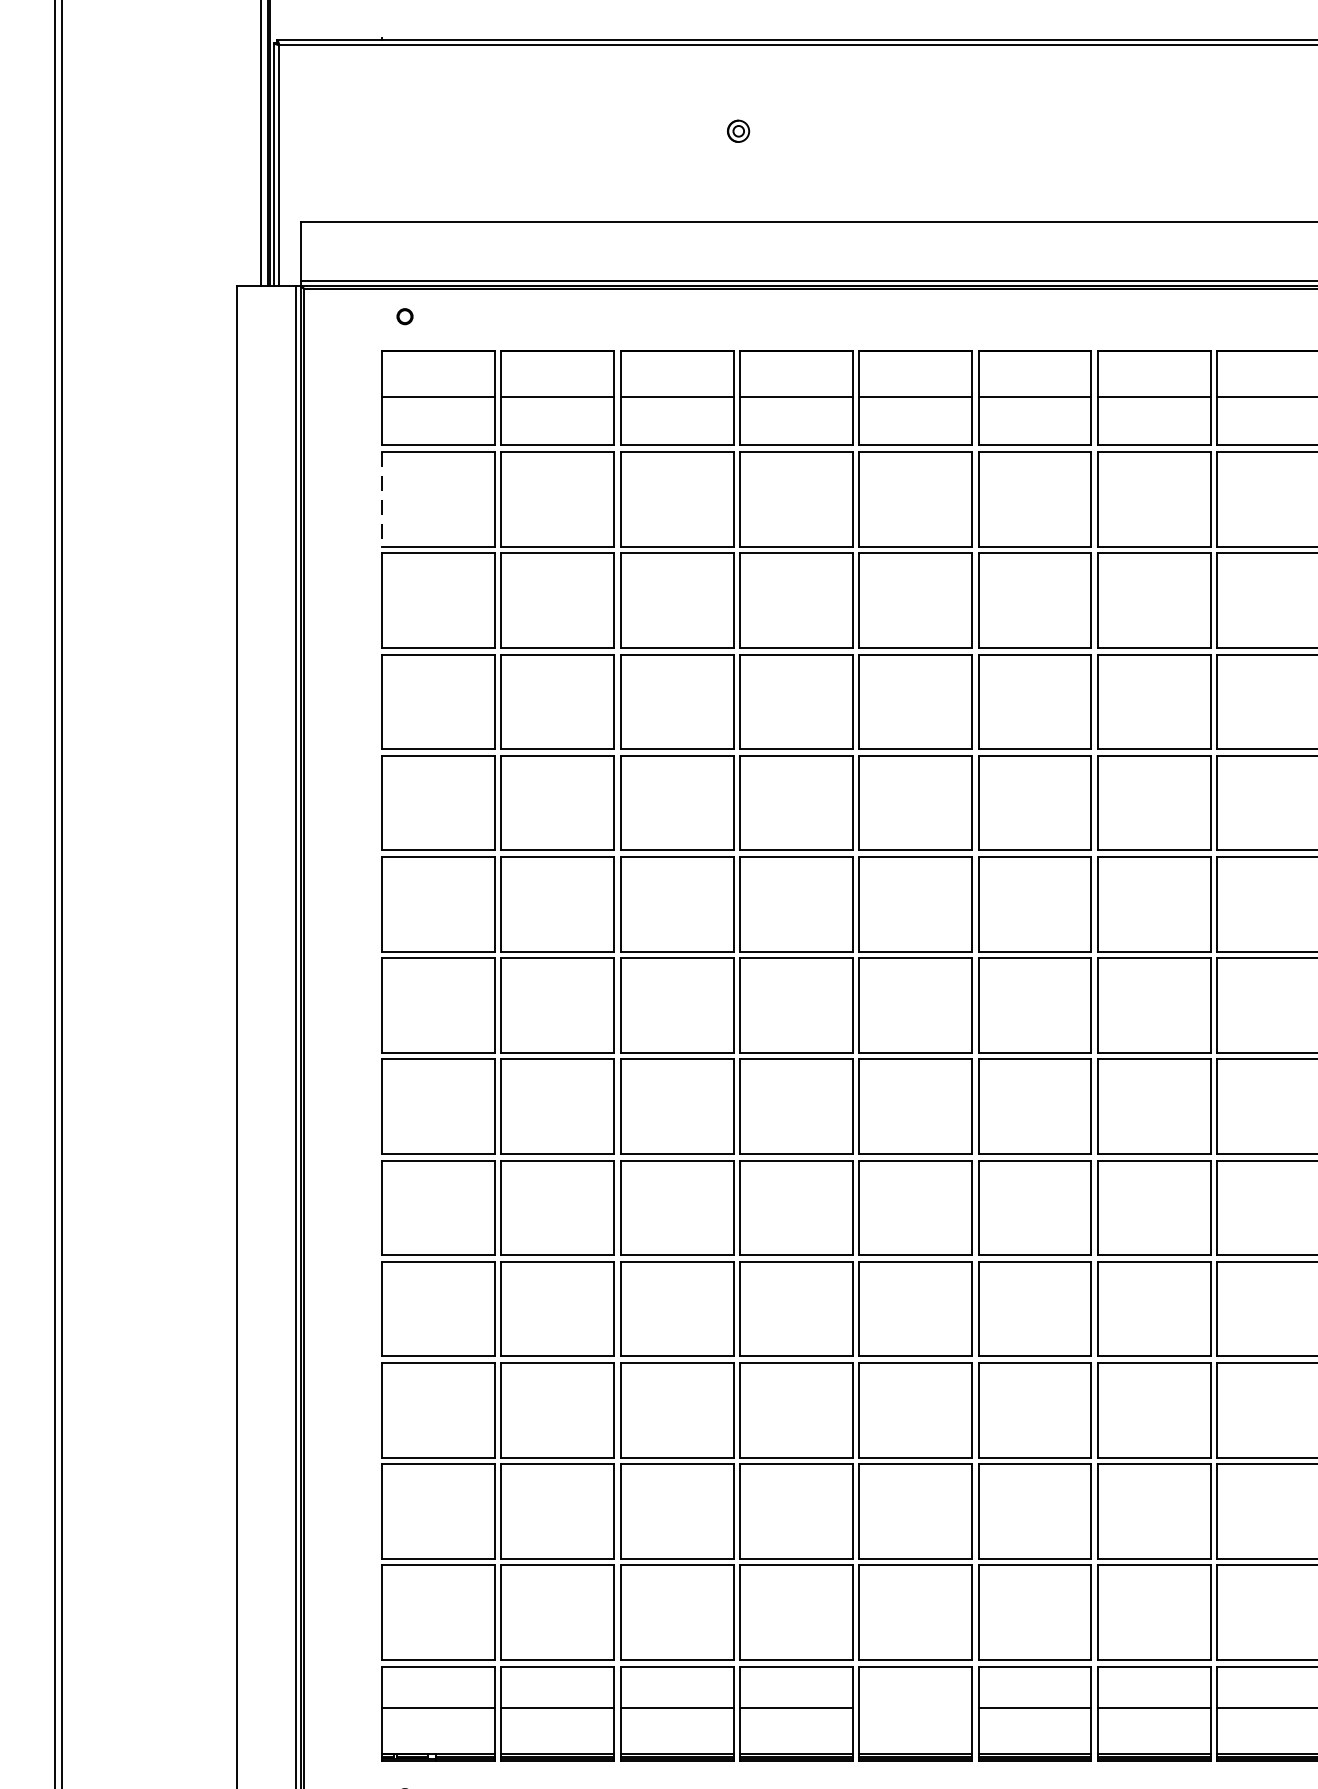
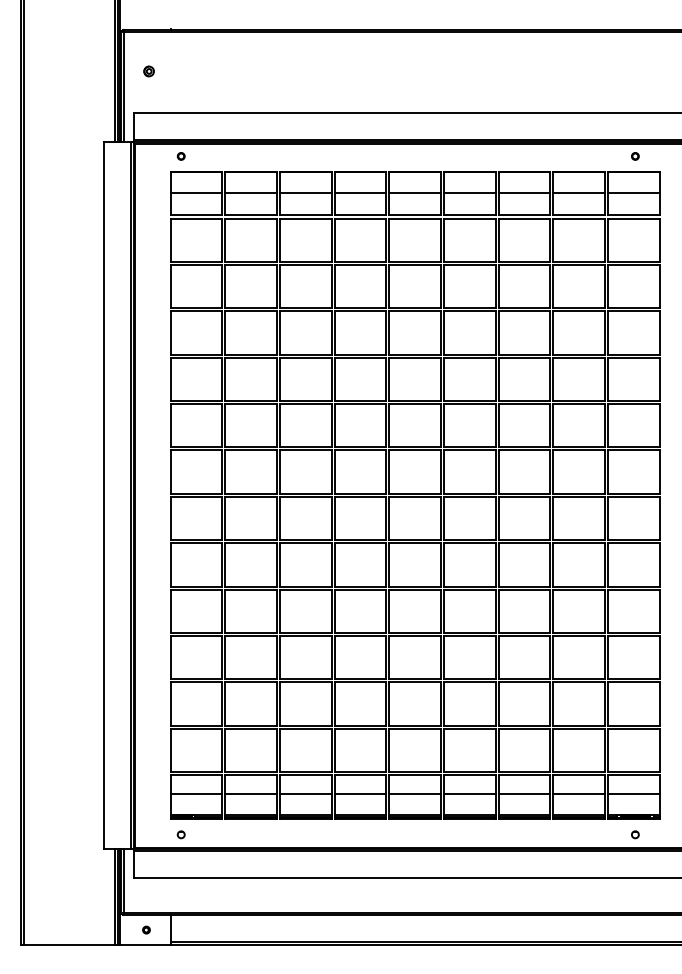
part: (737, 131) -> (148, 71), moved
line: (381, 500) -> (170, 240), dashed -> solid
line: (916, 1708) -> (415, 794), added

